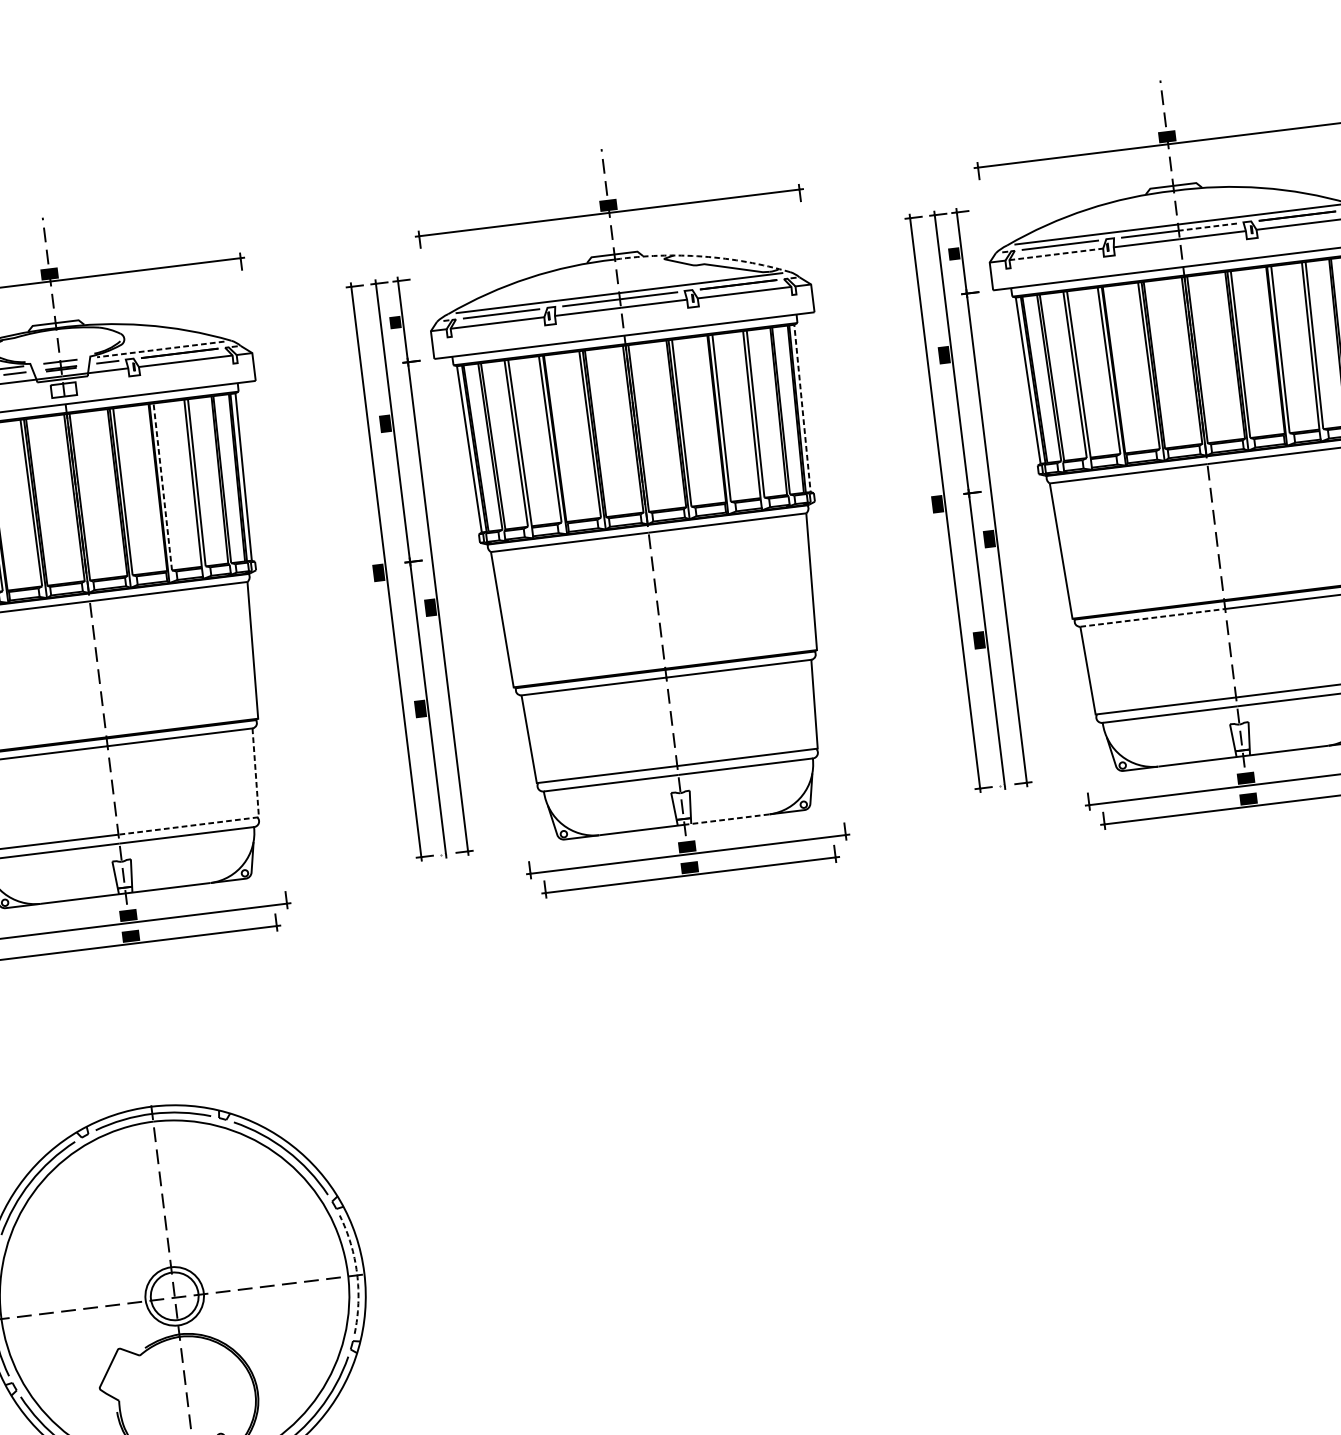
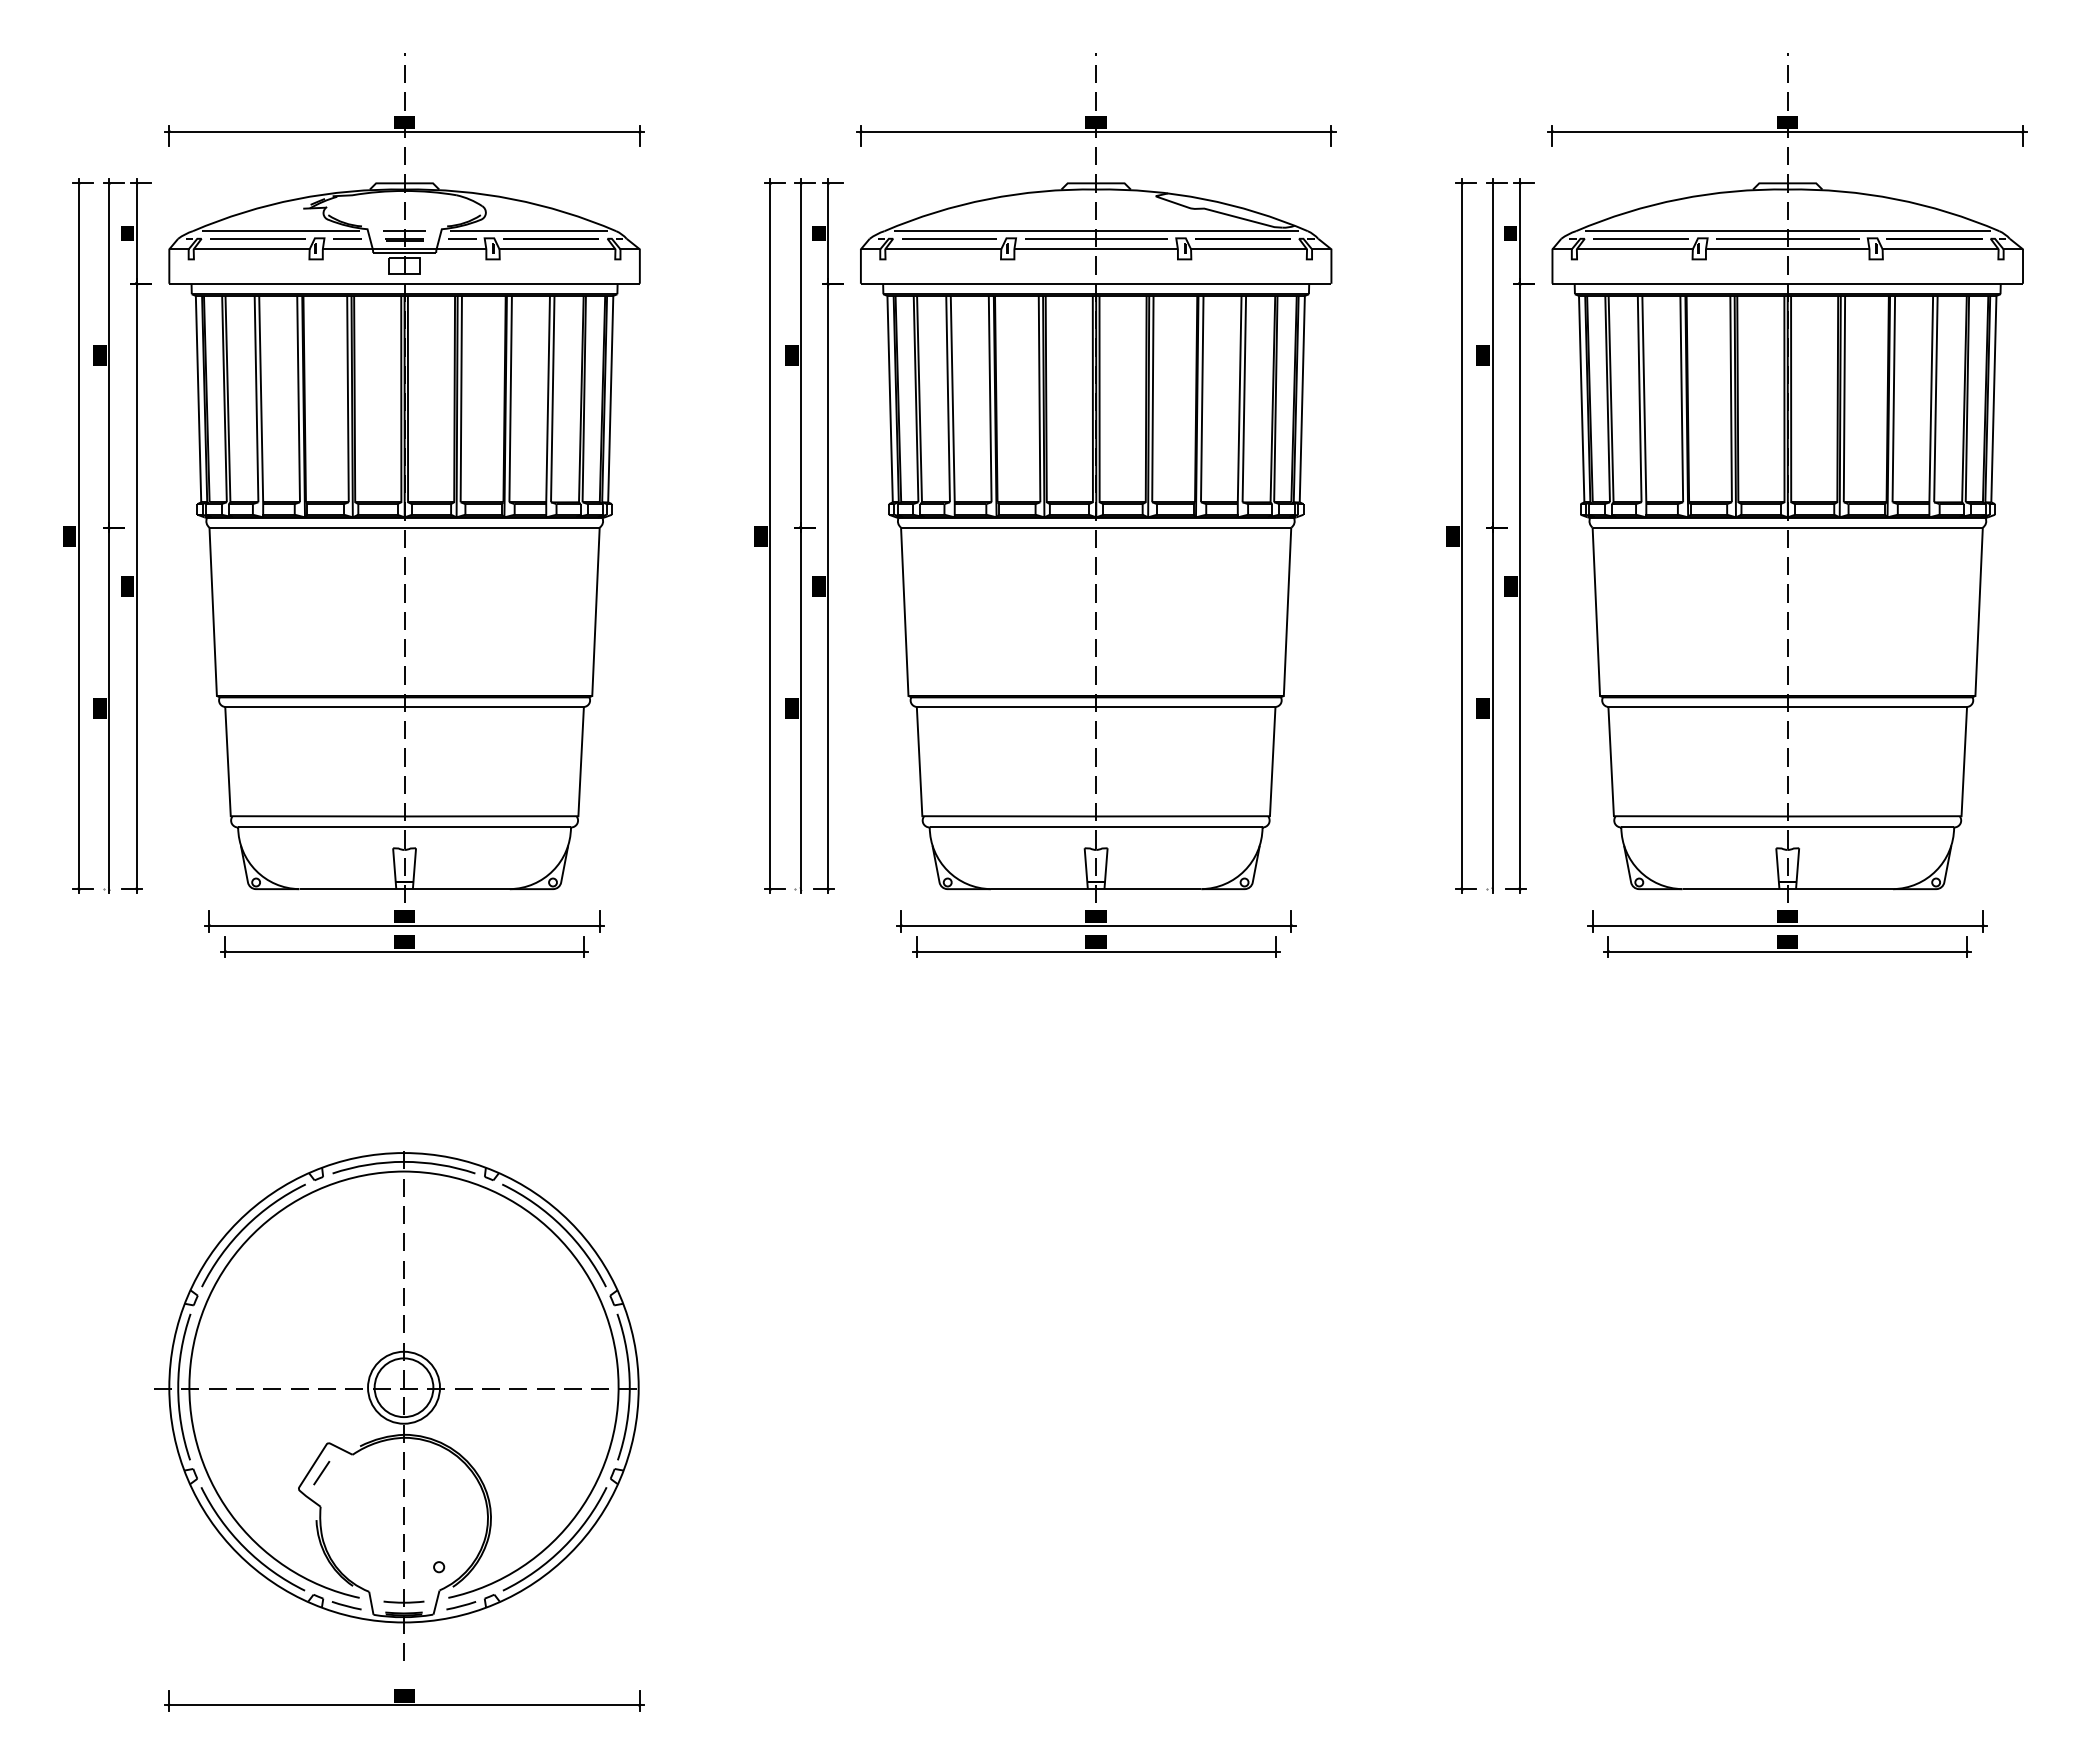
line: (1207, 226) -> (1823, 238), dashed -> solid
line: (1056, 254) -> (1634, 249), dashed -> solid
line: (703, 256) -> (1204, 199), dashed -> solid
line: (160, 349) -> (528, 231), dashed -> solid
line: (802, 406) -> (1302, 396), dashed -> solid
line: (162, 486) -> (510, 398), dashed -> solid
line: (1153, 617) -> (1698, 706), dashed -> solid
line: (726, 819) -> (1148, 889), dashed -> solid
line: (233, 820) -> (546, 816), dashed -> solid
arc: (356, 1273) -> (629, 1387), dashed -> solid
line: (116, 1373) -> (321, 1473), added

